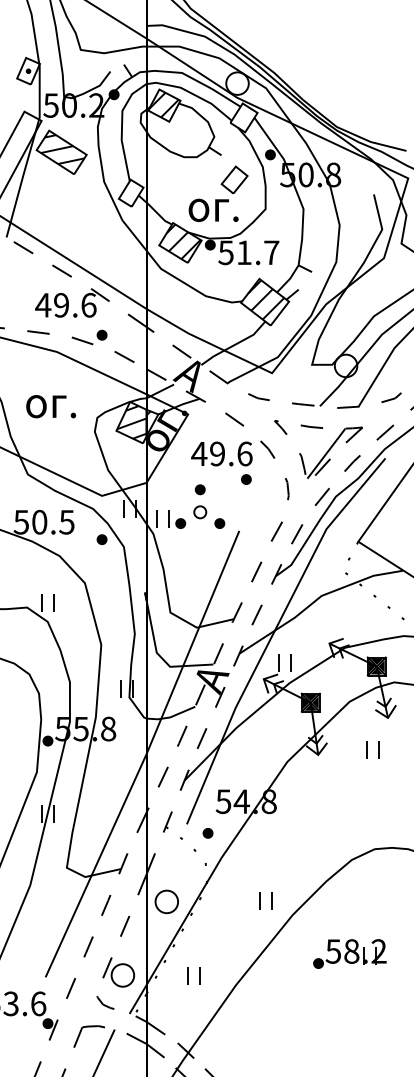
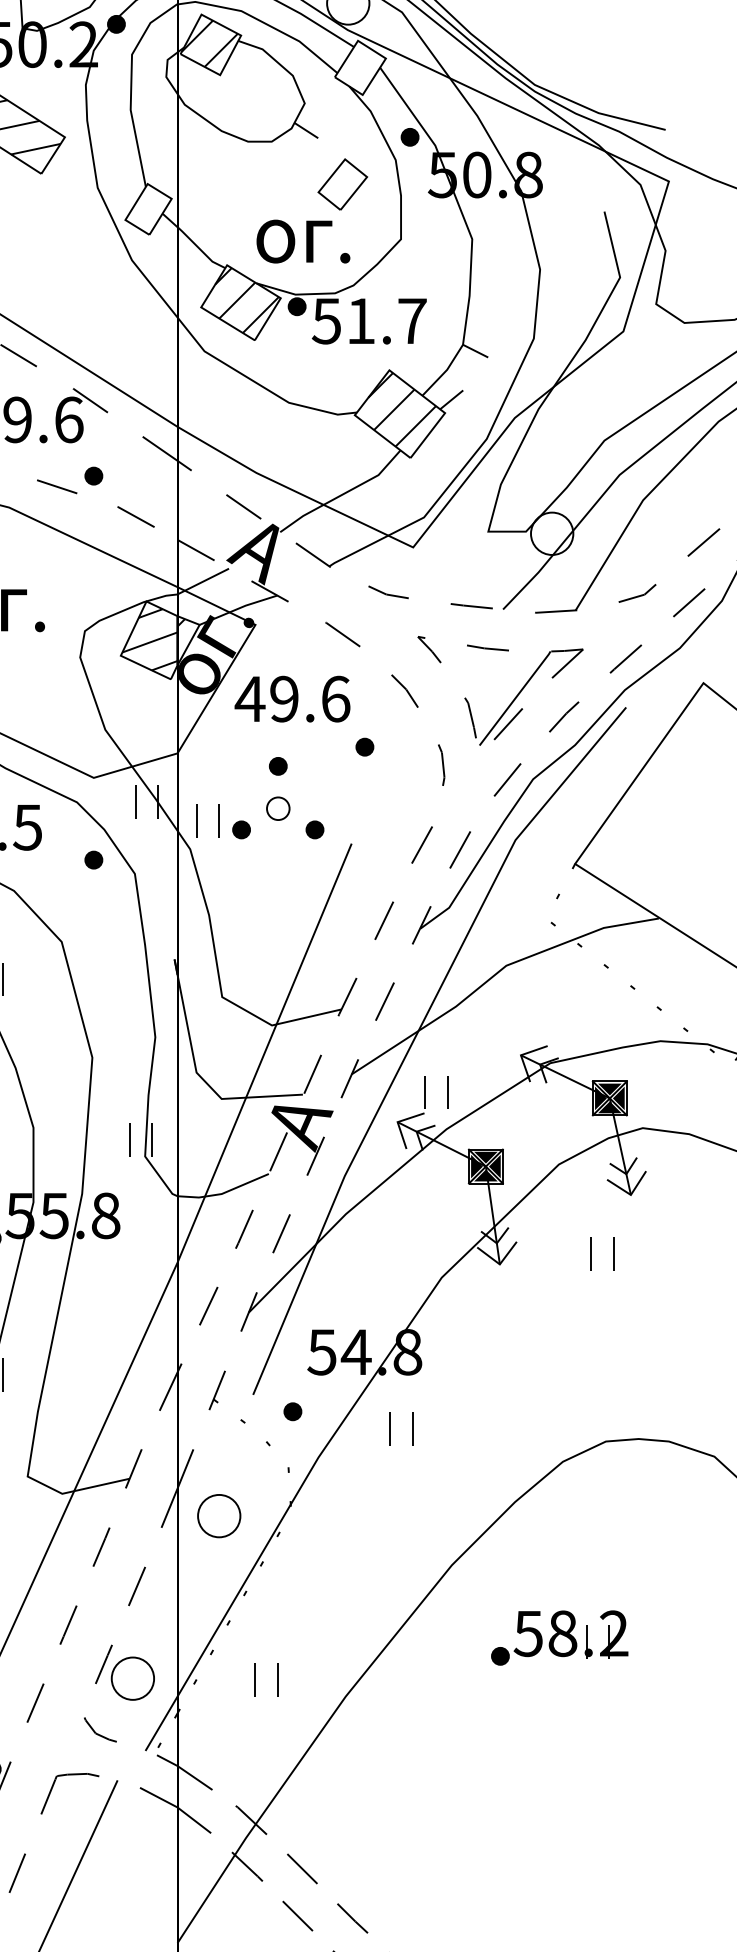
text: (221, 453) -> (291, 698), moved
part: (265, 900) -> (400, 1427), moved
part: (166, 901) -> (218, 1515), moved

